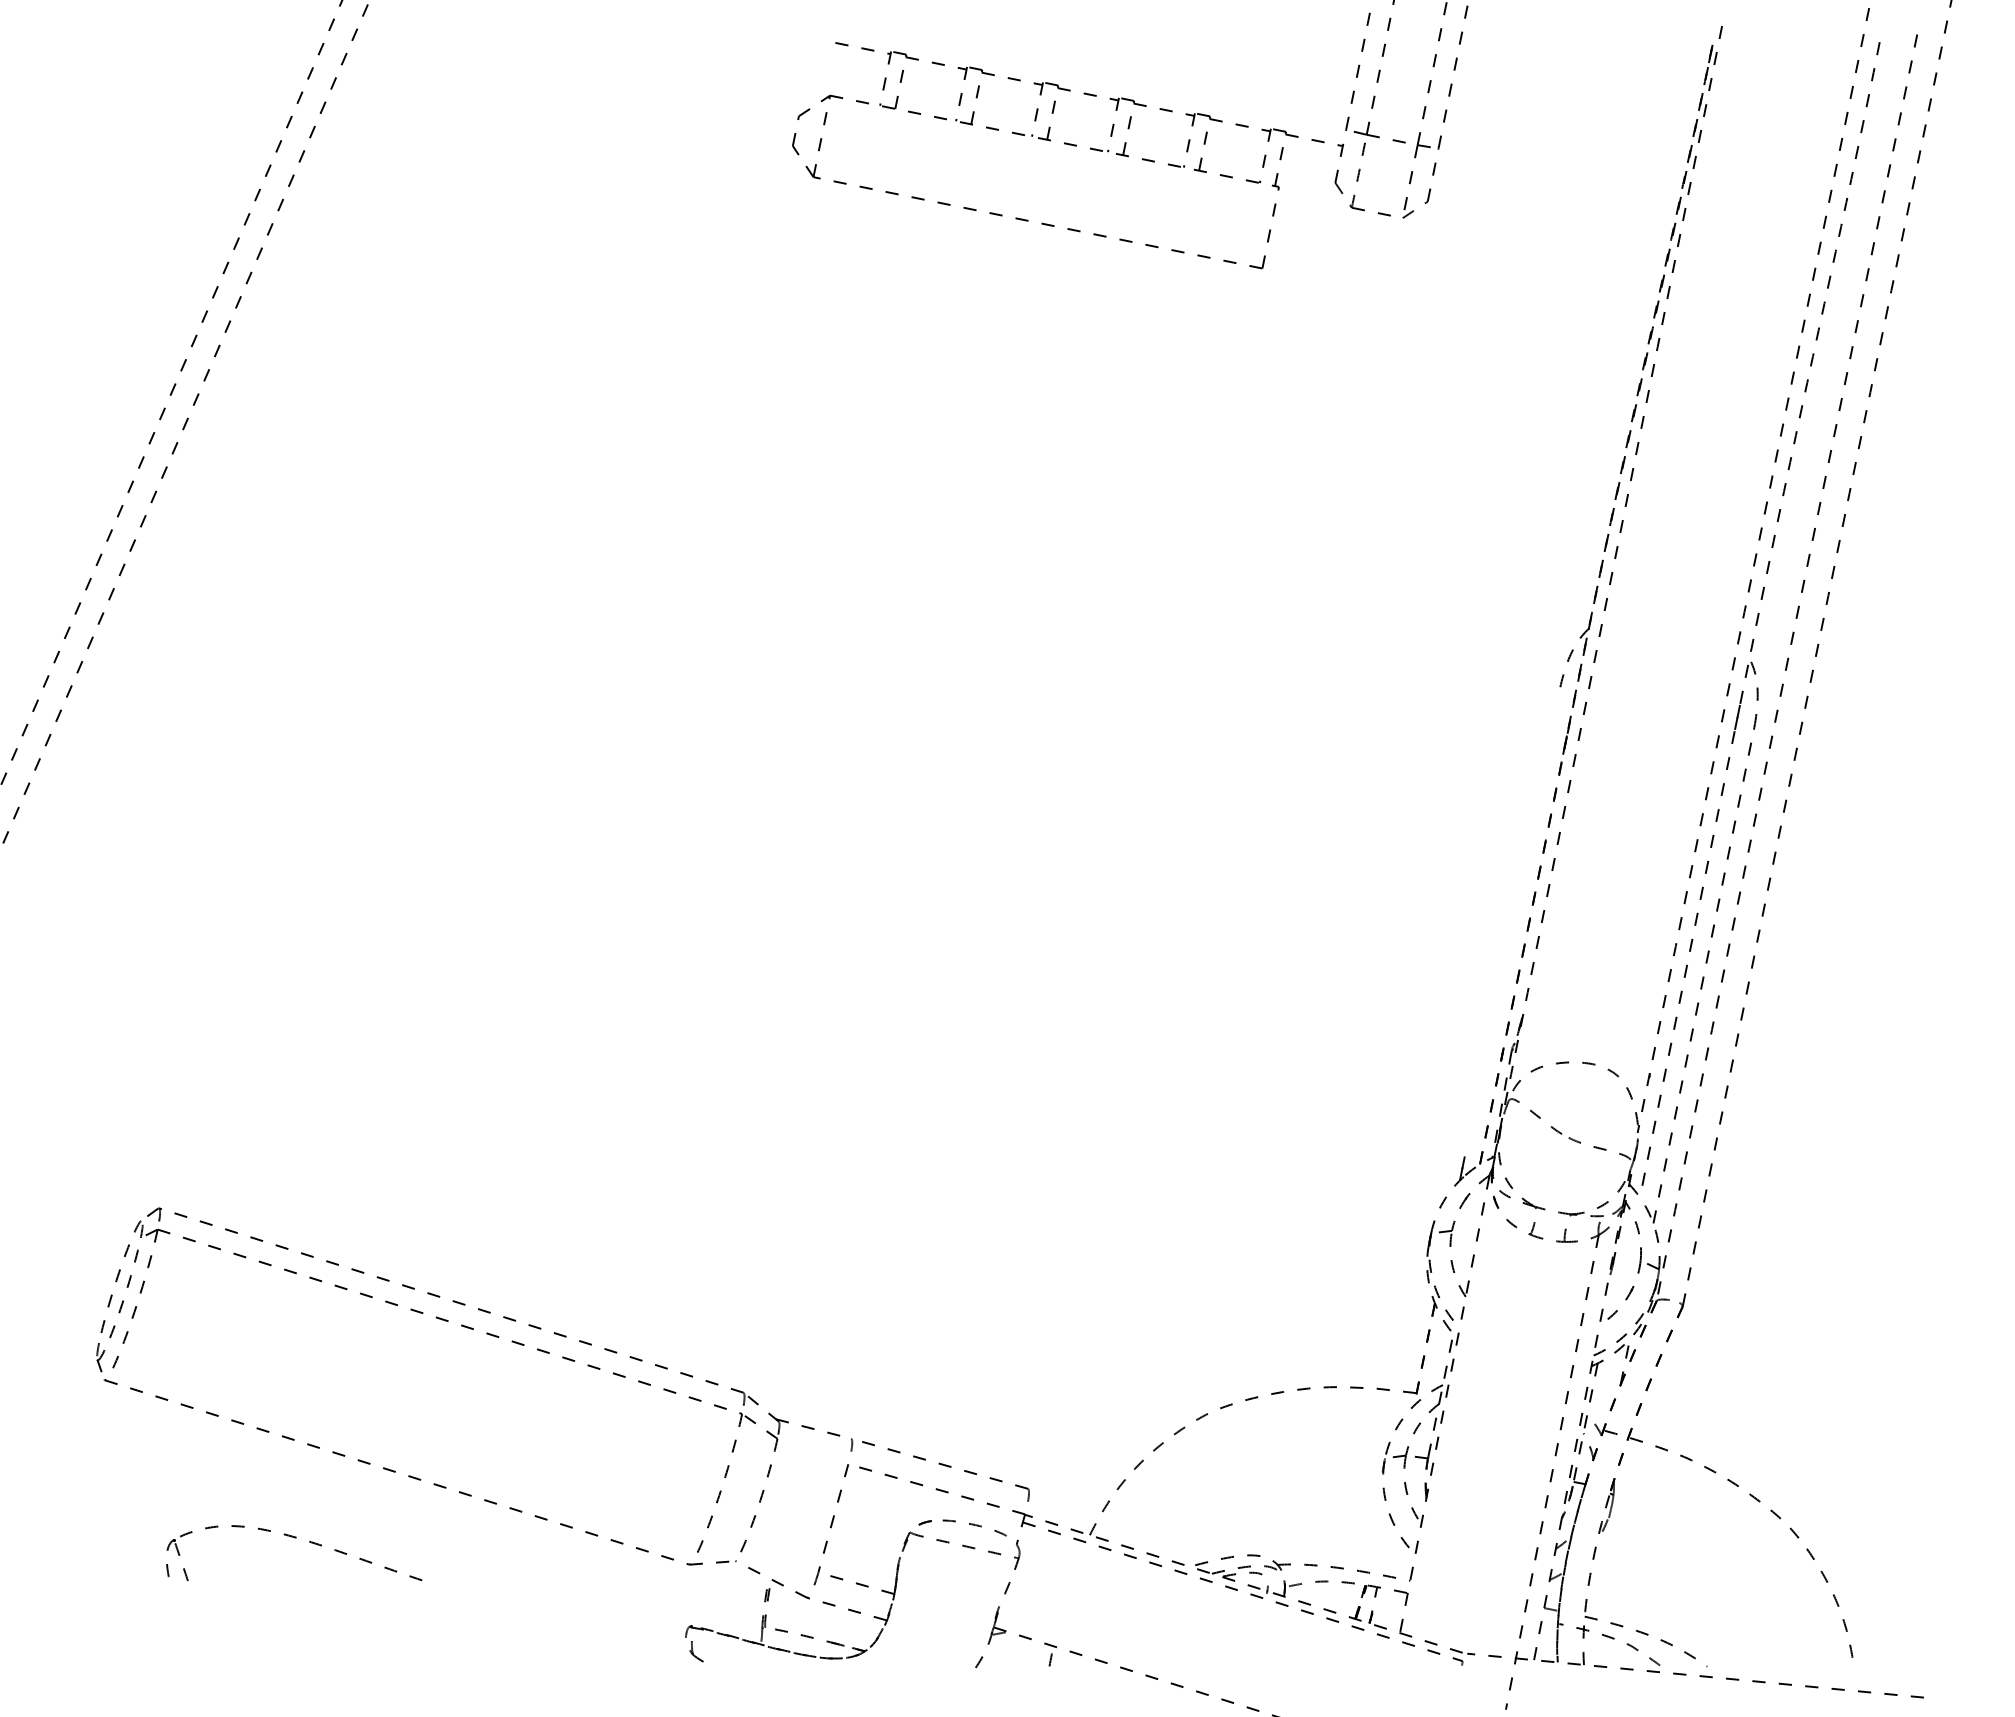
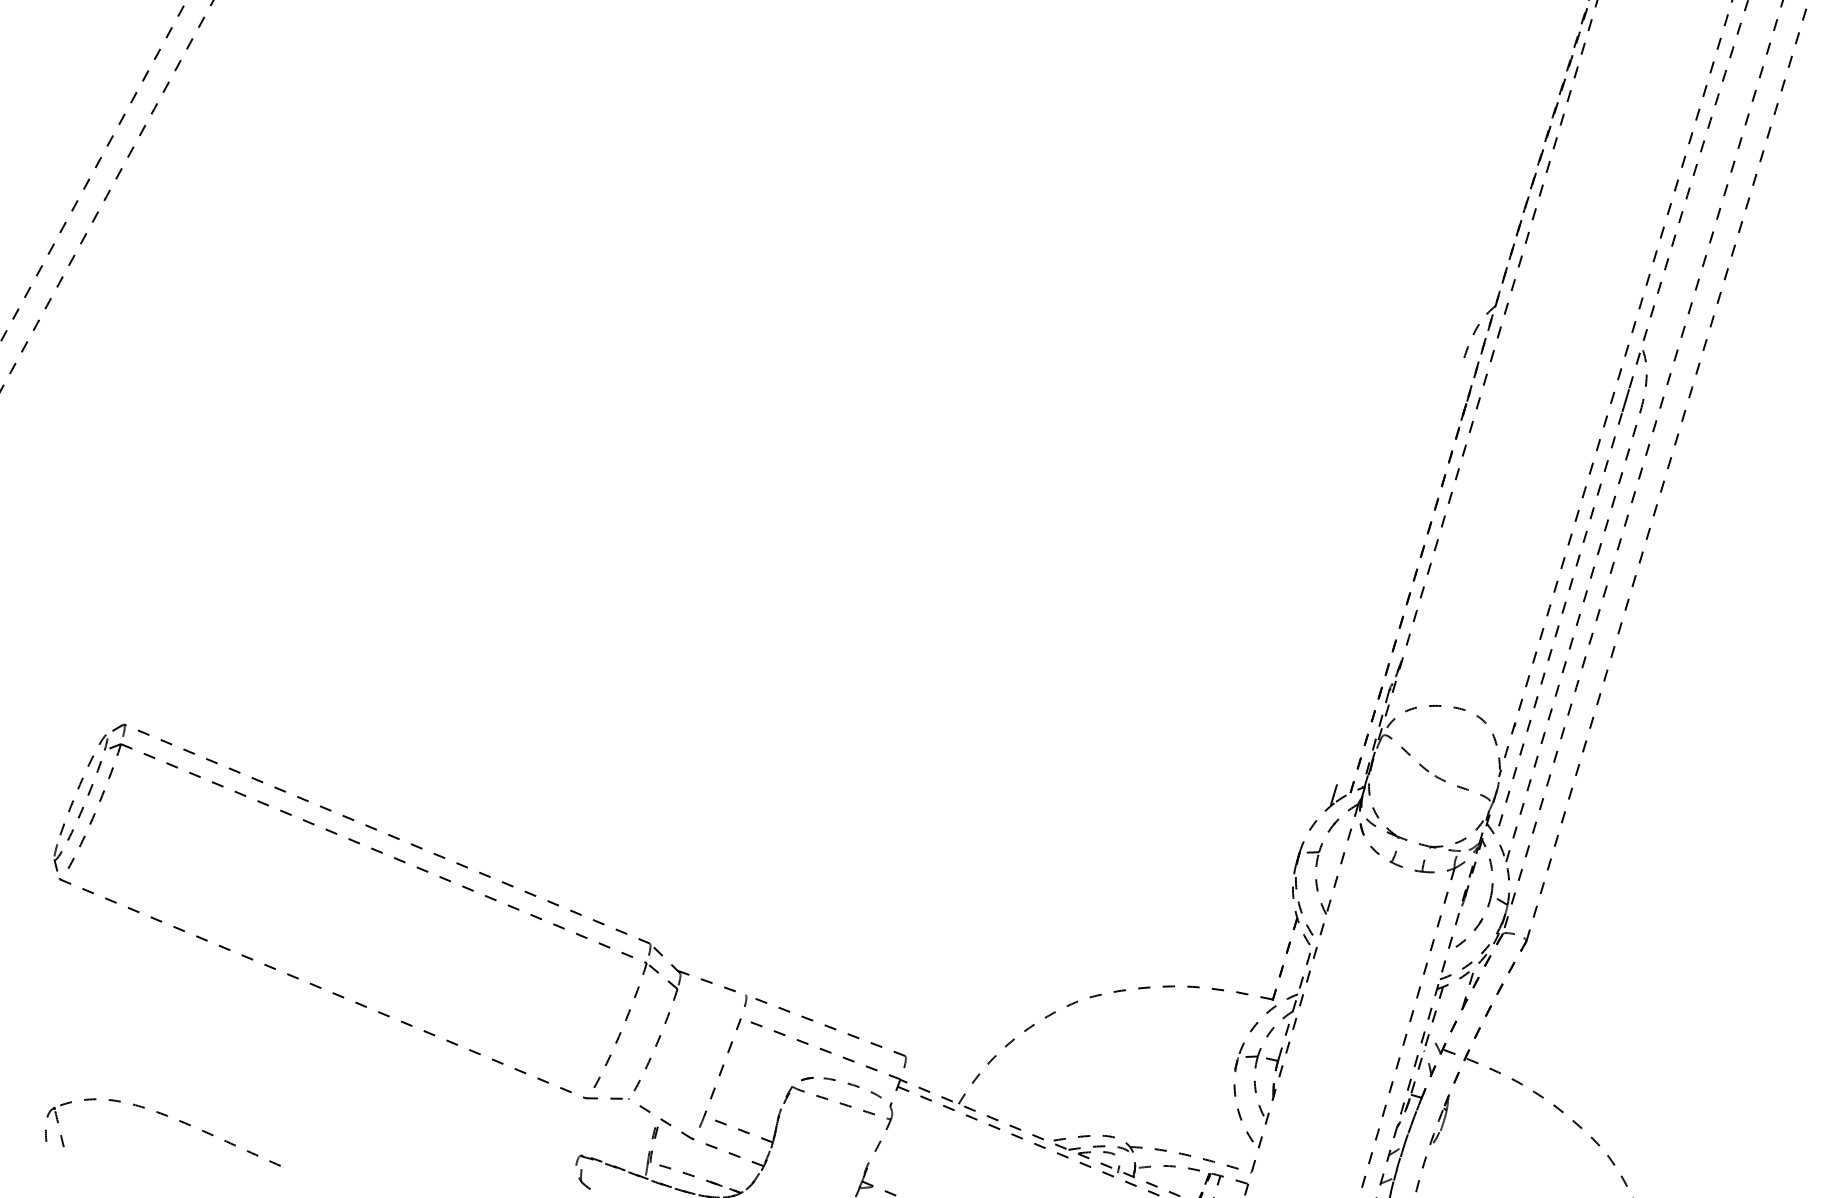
part: (294, 1538) -> (165, 1116), moved

